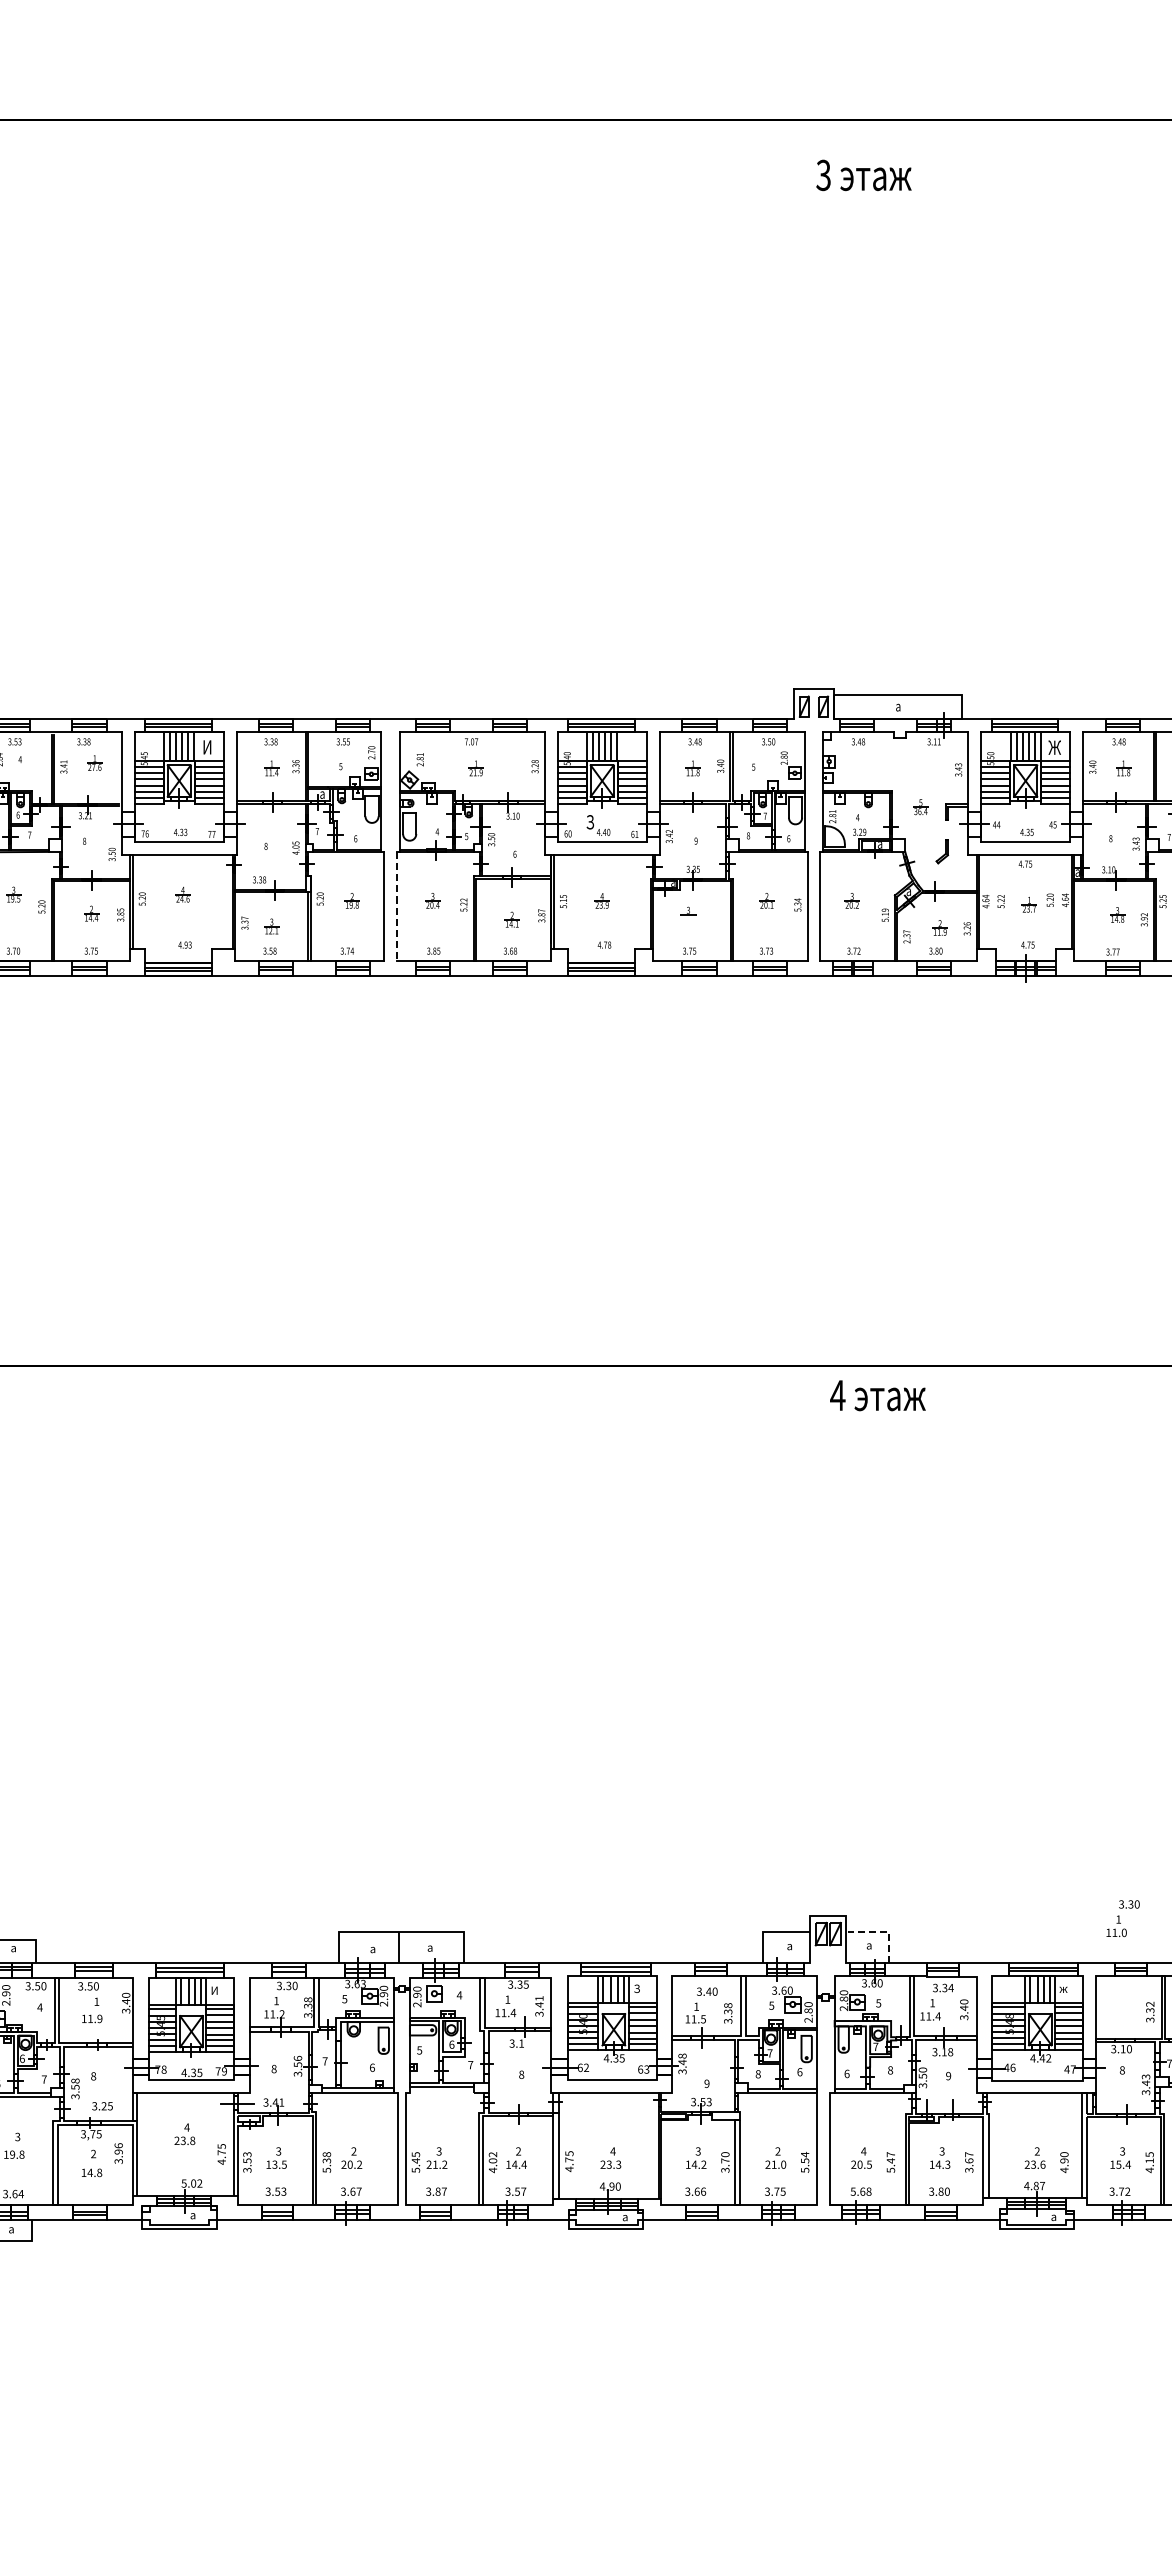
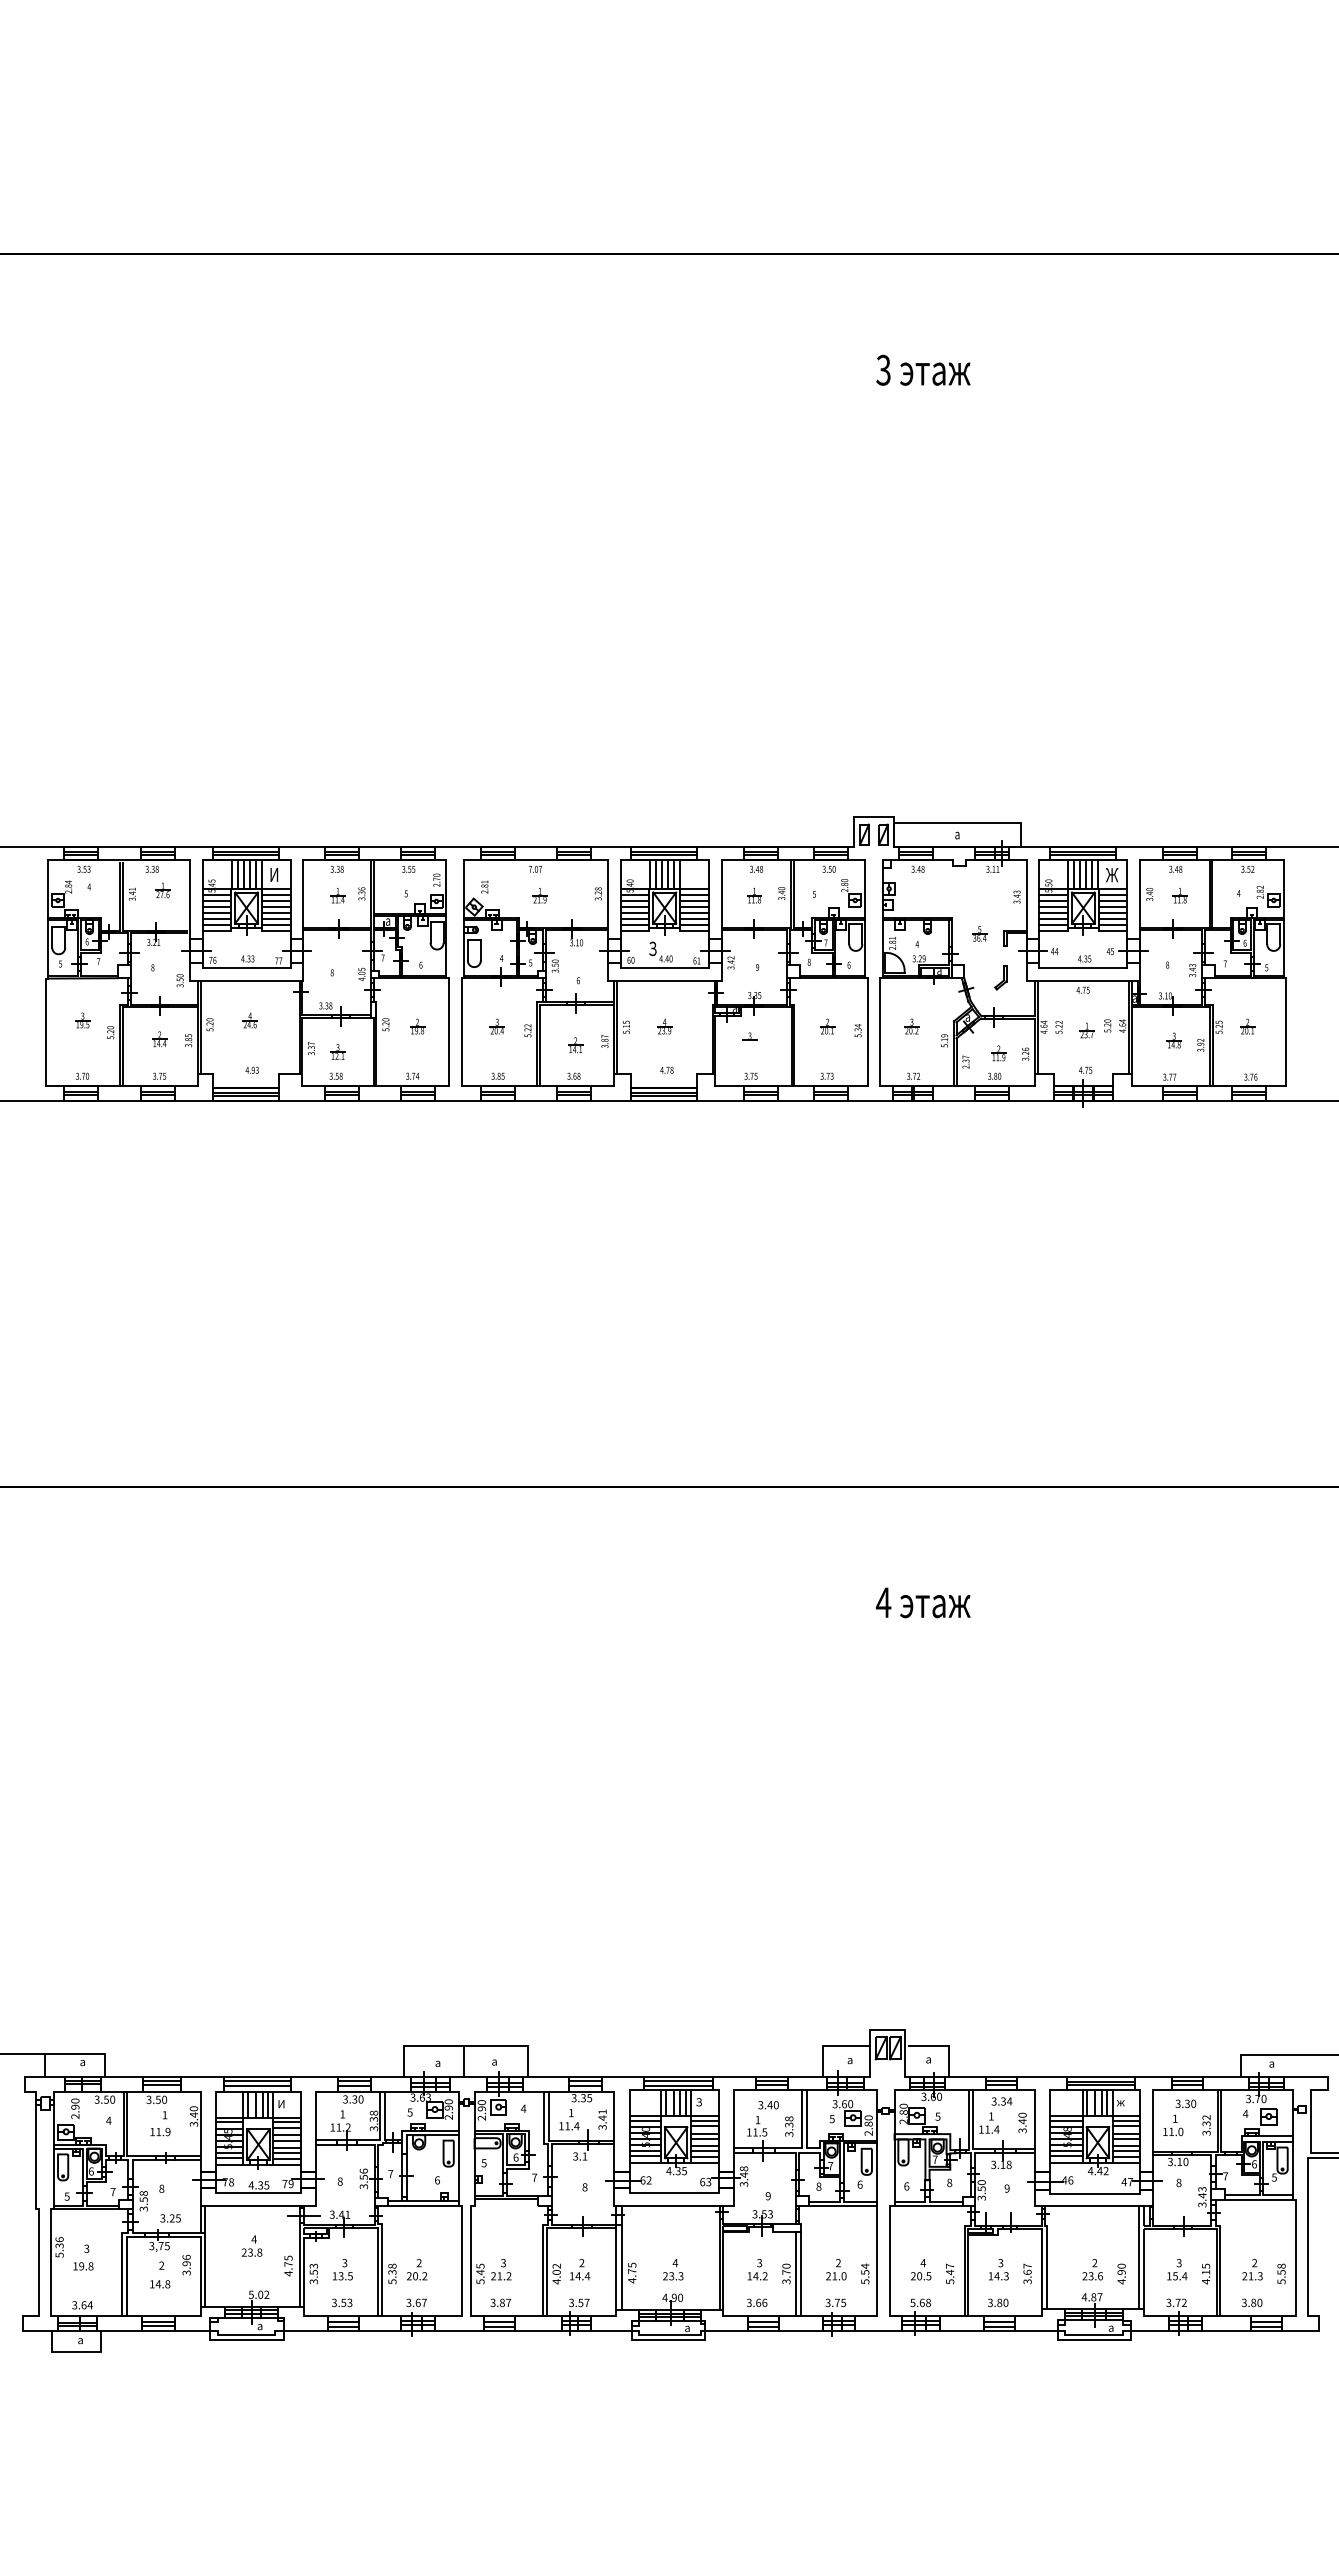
text: (863, 174) -> (923, 369), moved
line: (396, 906) -> (461, 1032), dashed -> solid
text: (878, 1395) -> (923, 1602), moved
text: (1122, 1918) -> (1179, 2117), moved
line: (884, 1932) -> (943, 2046), dashed -> solid

